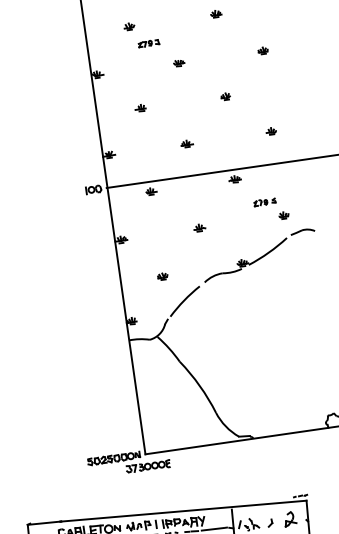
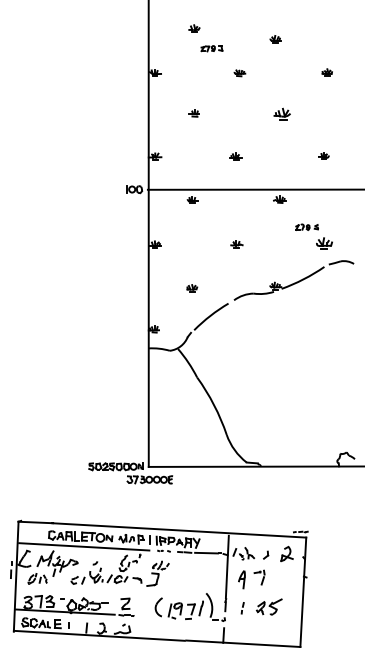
part: (215, 14) -> (275, 39), moved
part: (225, 96) -> (282, 113), size x1.6
part: (283, 215) -> (324, 243), size x1.6

